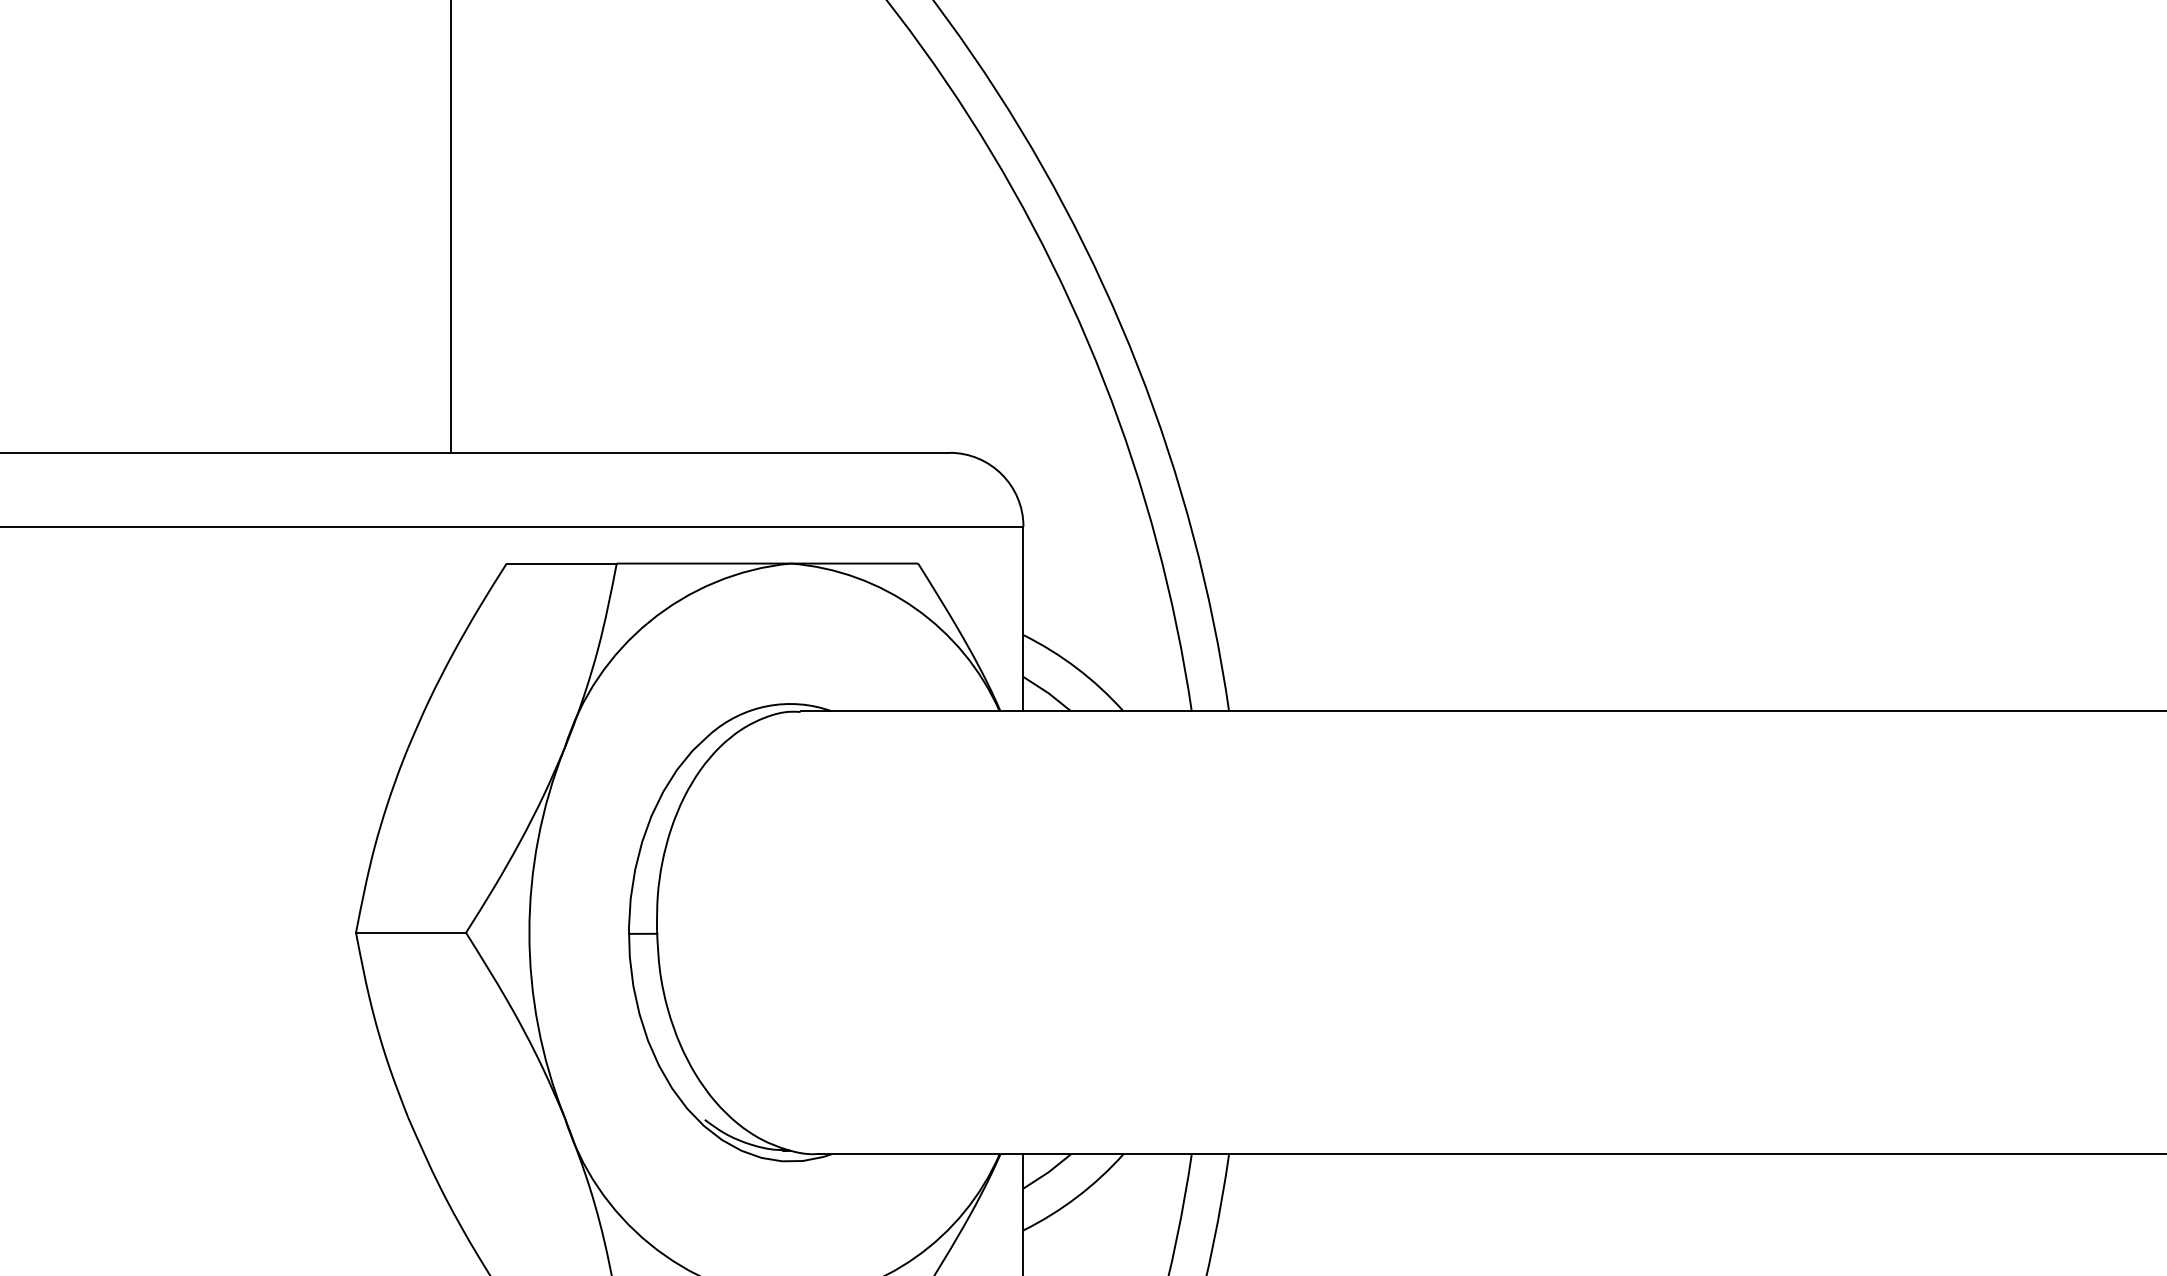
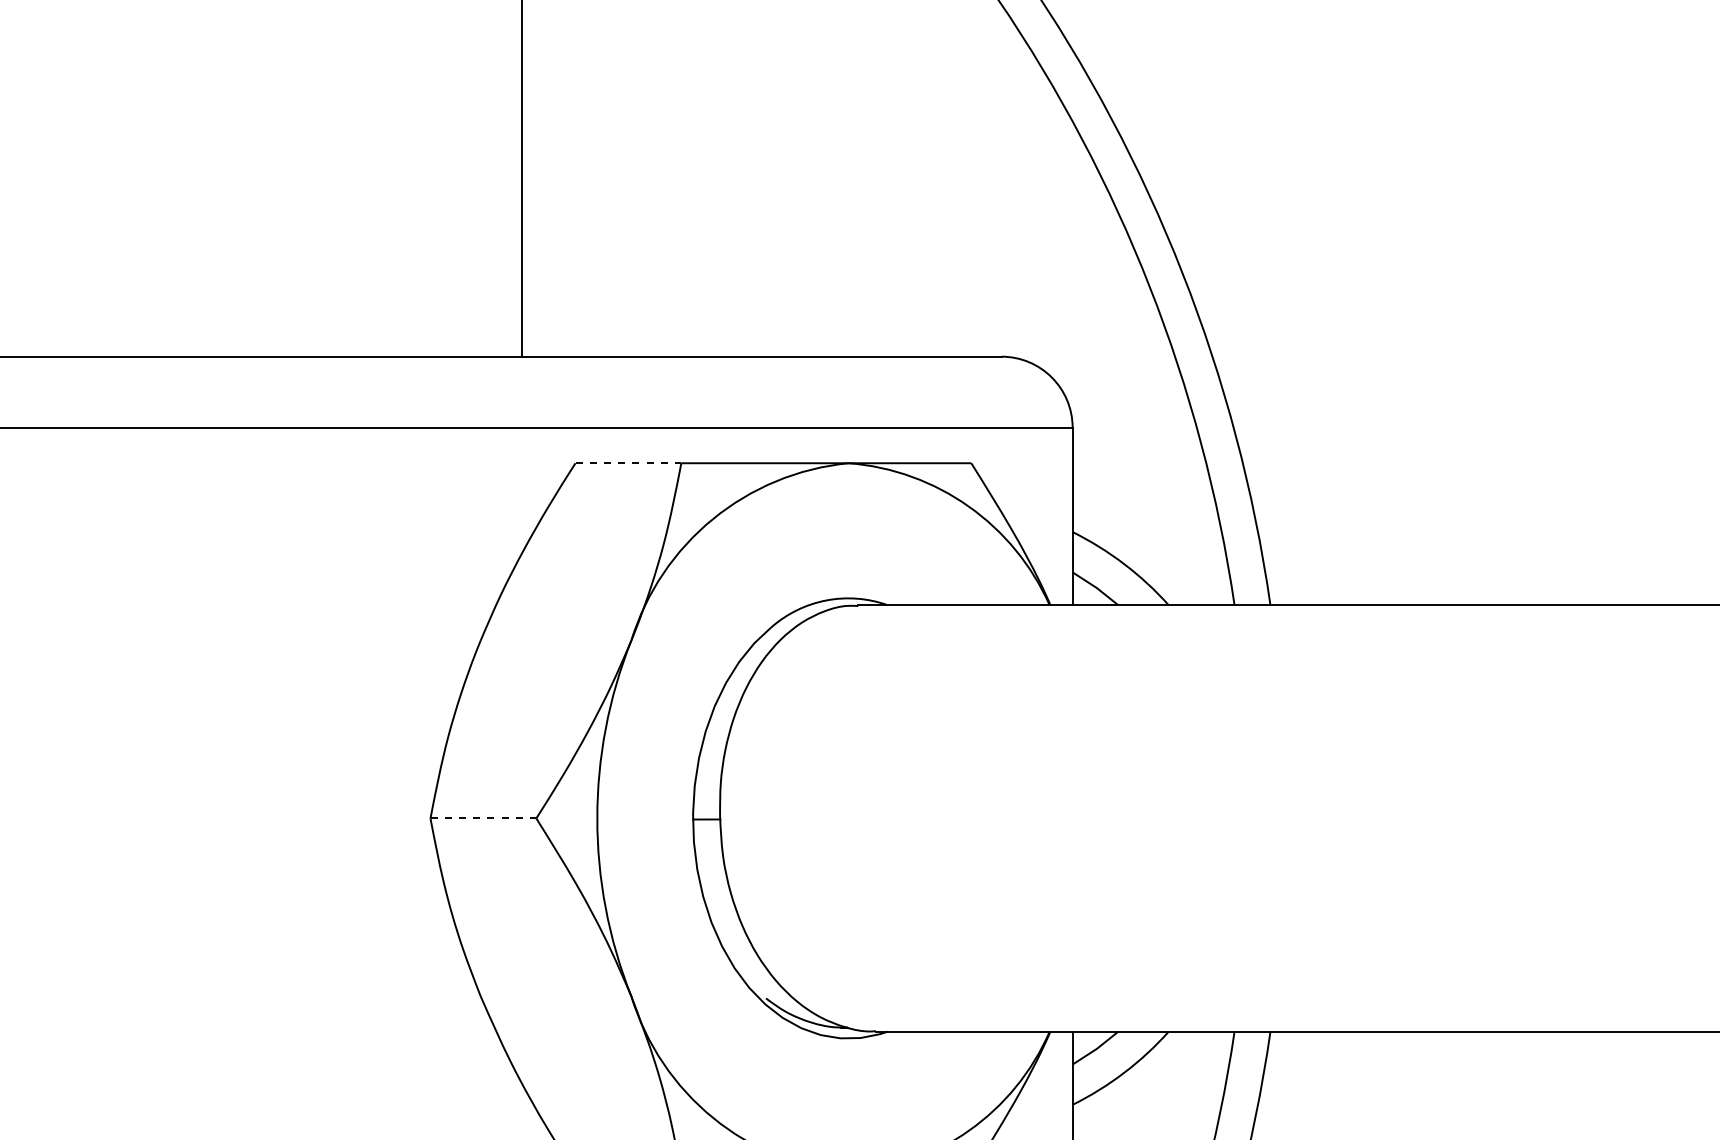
line: (562, 563) -> (629, 463), solid -> dashed
line: (411, 932) -> (483, 818), solid -> dashed

